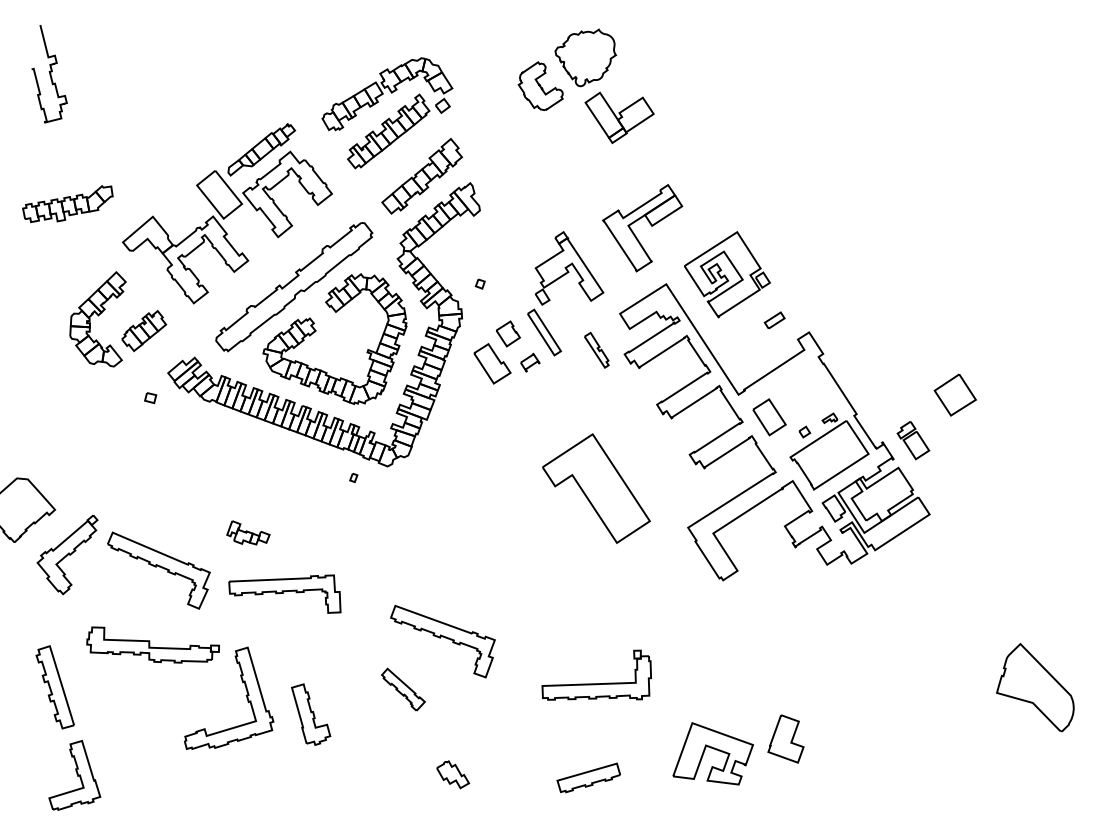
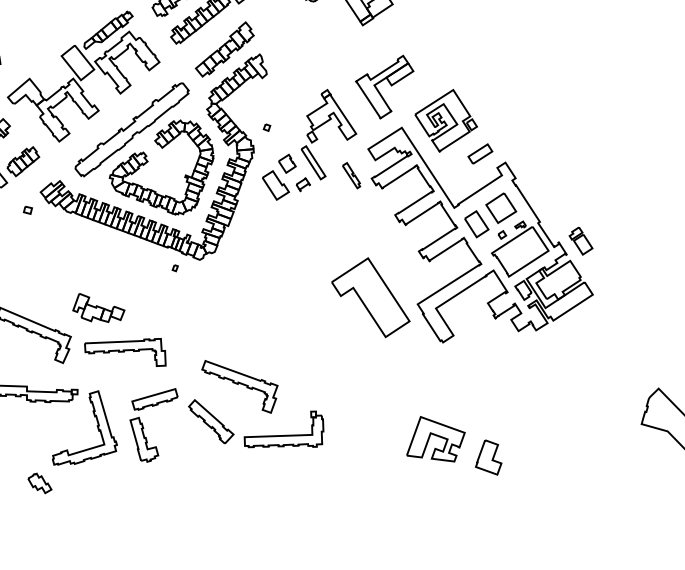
part: (774, 320) -> (480, 154), size x1.67
part: (954, 394) -> (500, 207), moved
part: (596, 488) -> (370, 297), moved
part: (248, 532) -> (98, 307), size x1.67
part: (596, 683) -> (283, 435), moved
part: (403, 689) -> (211, 421), size x1.43
part: (712, 753) -> (435, 439), moved
part: (453, 774) -> (40, 483), moved
part: (588, 777) -> (154, 399), moved

